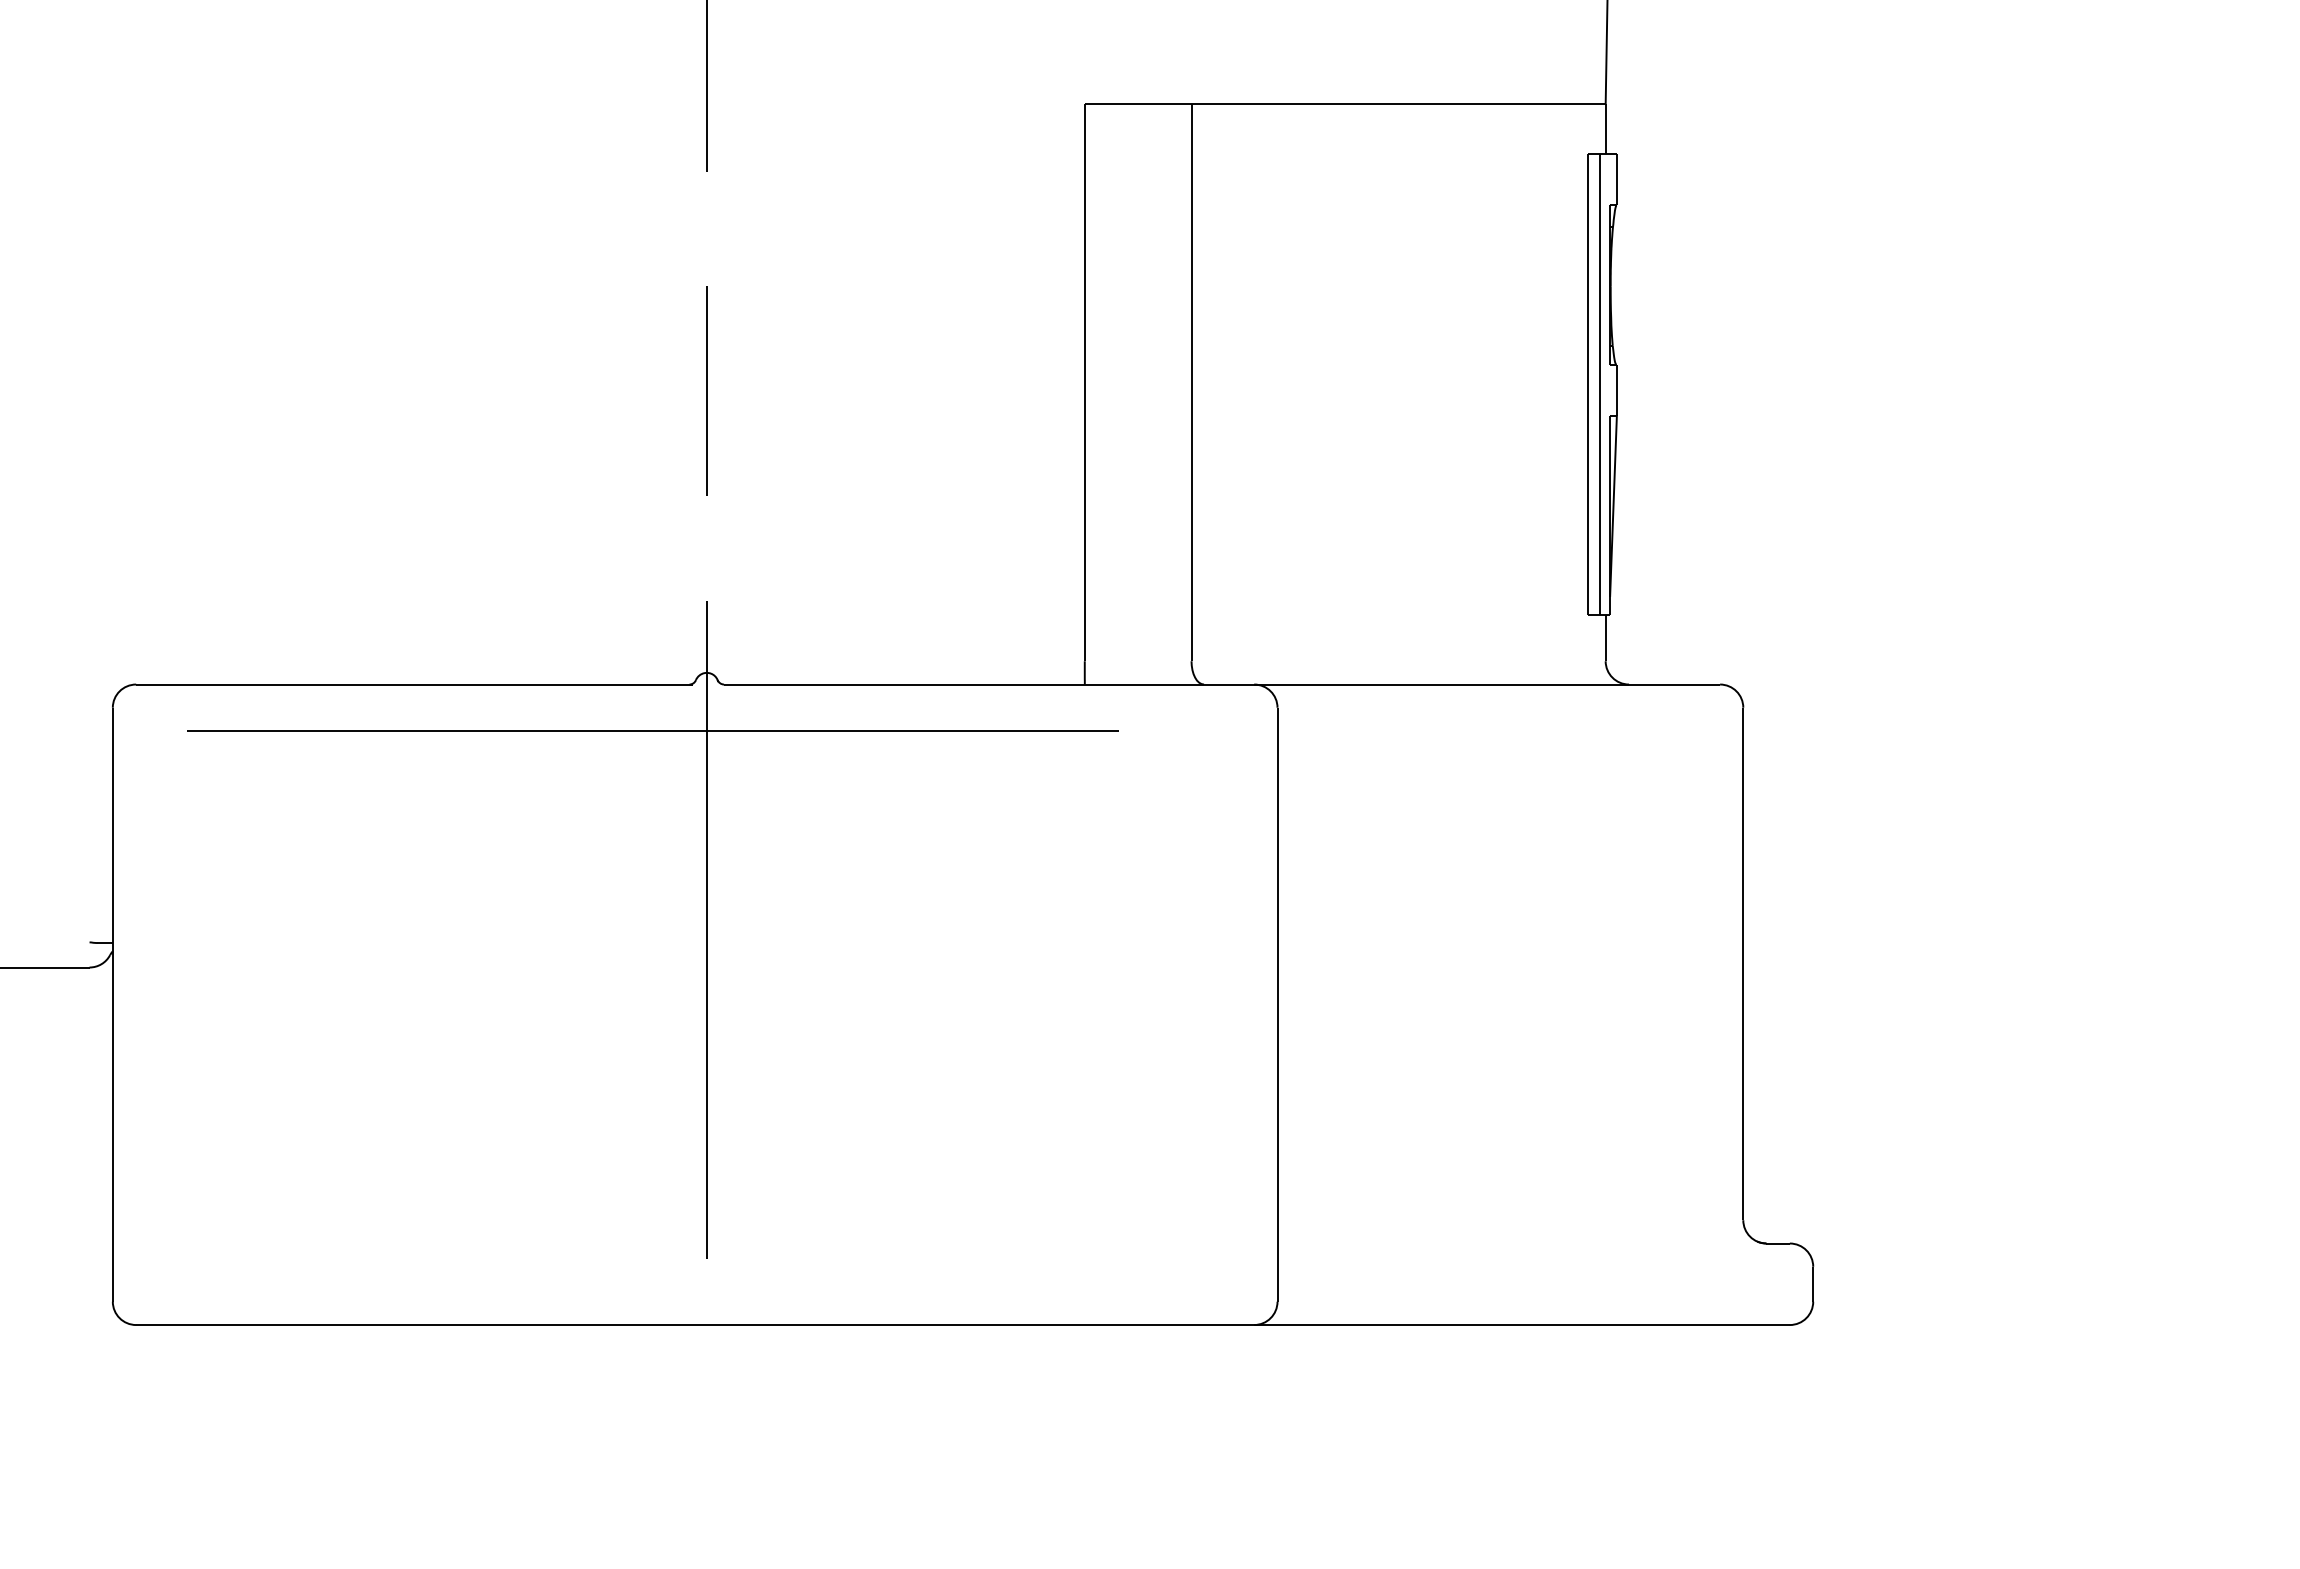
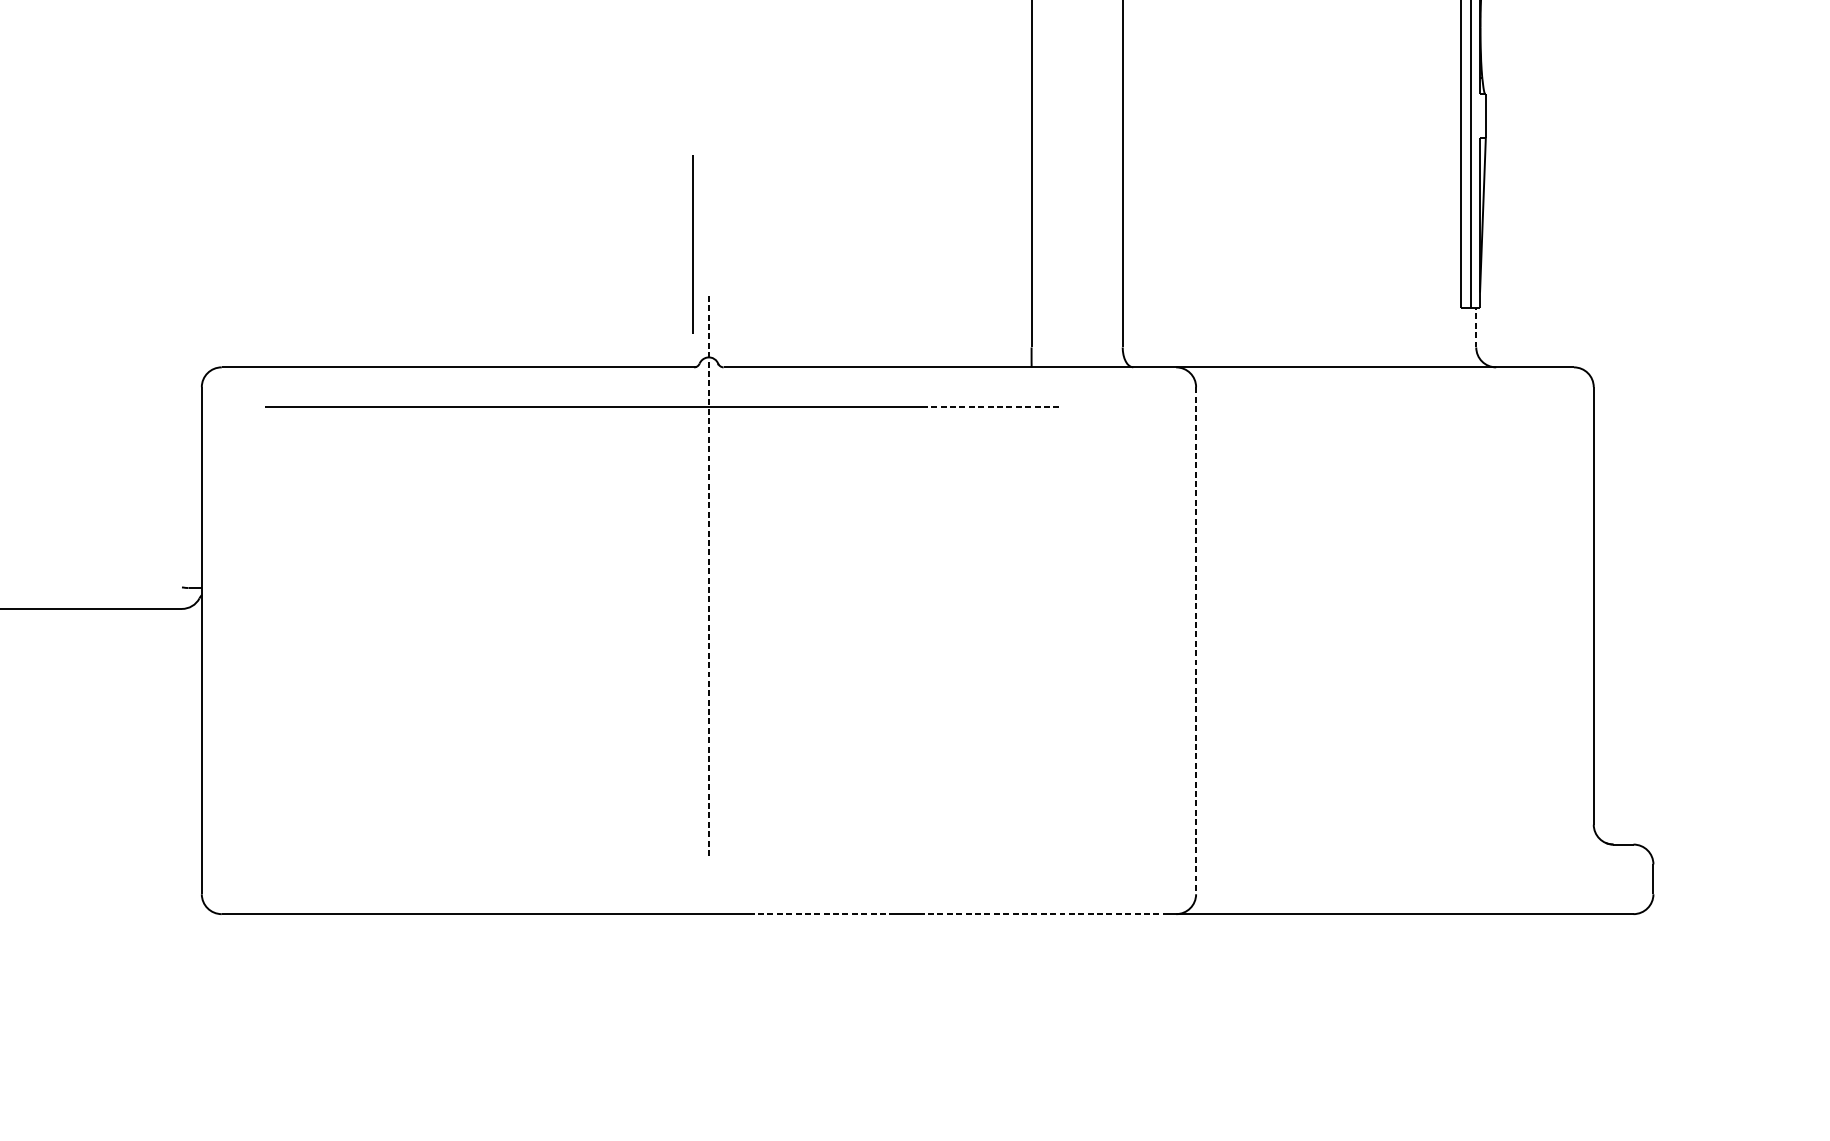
line: (706, 390) -> (692, 243), moved
line: (1605, 638) -> (1476, 328), solid -> dashed
line: (1038, 731) -> (992, 407), solid -> dashed
line: (706, 930) -> (708, 577), solid -> dashed
line: (1277, 1004) -> (1196, 640), solid -> dashed
line: (840, 1325) -> (823, 914), solid -> dashed
line: (1100, 1325) -> (1045, 914), solid -> dashed

